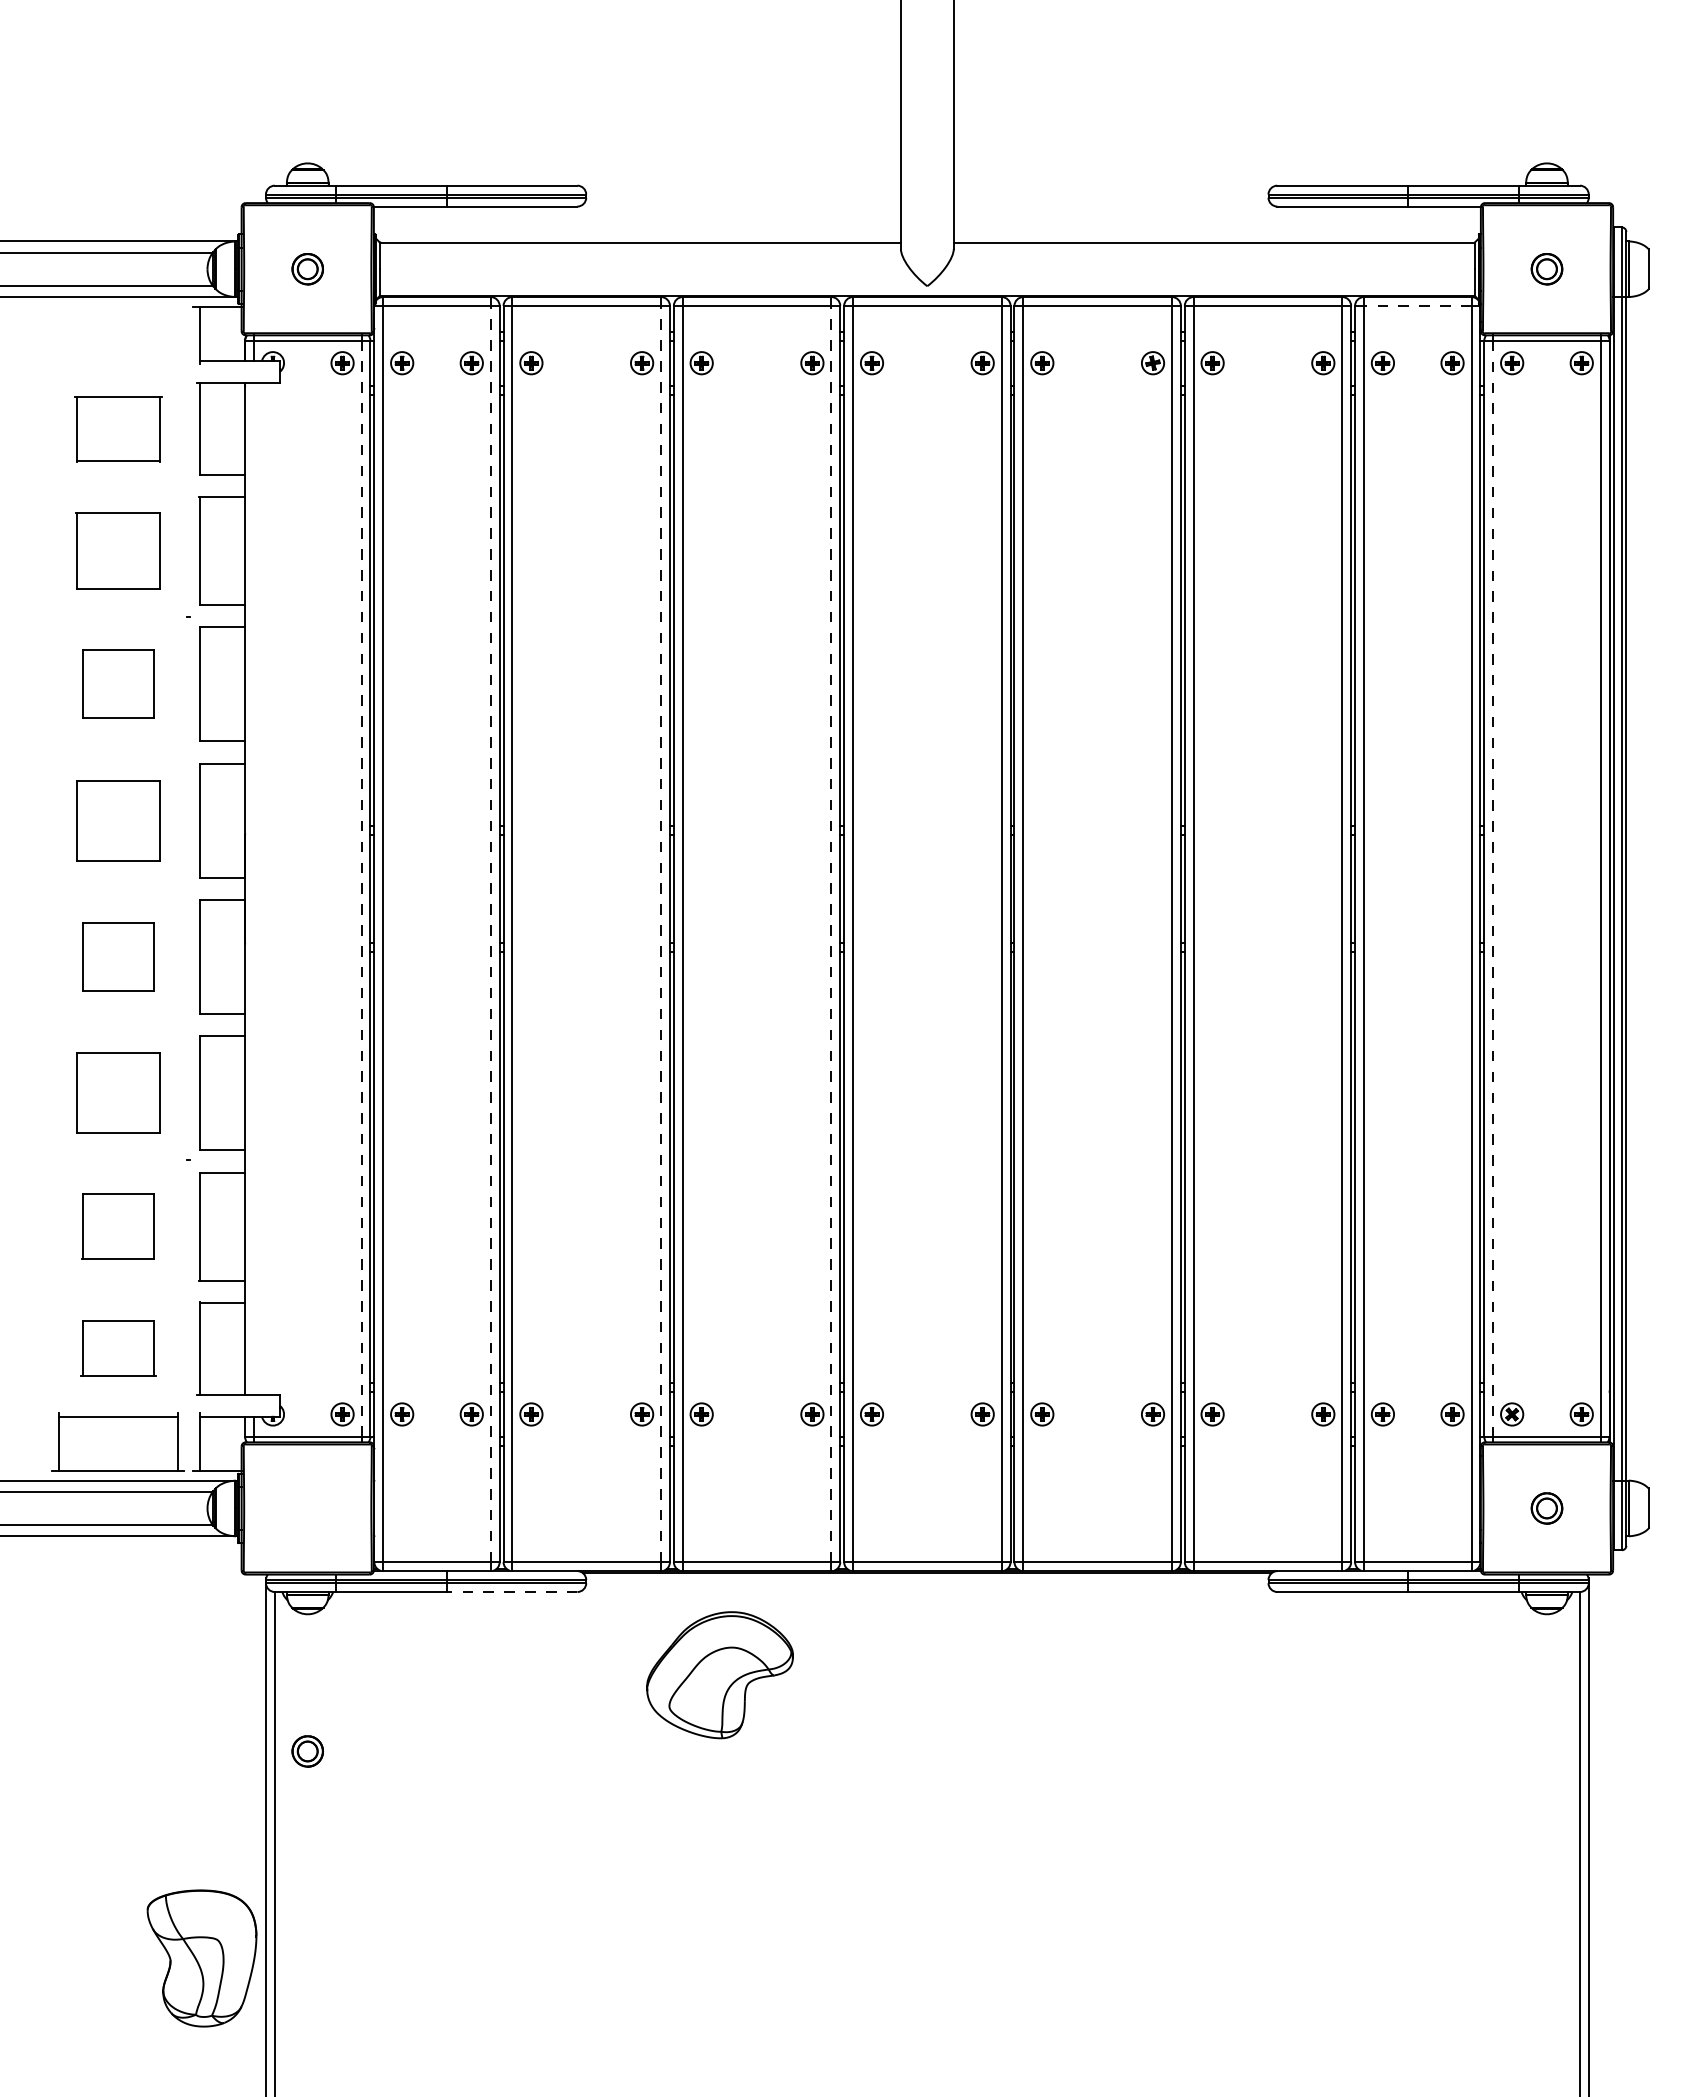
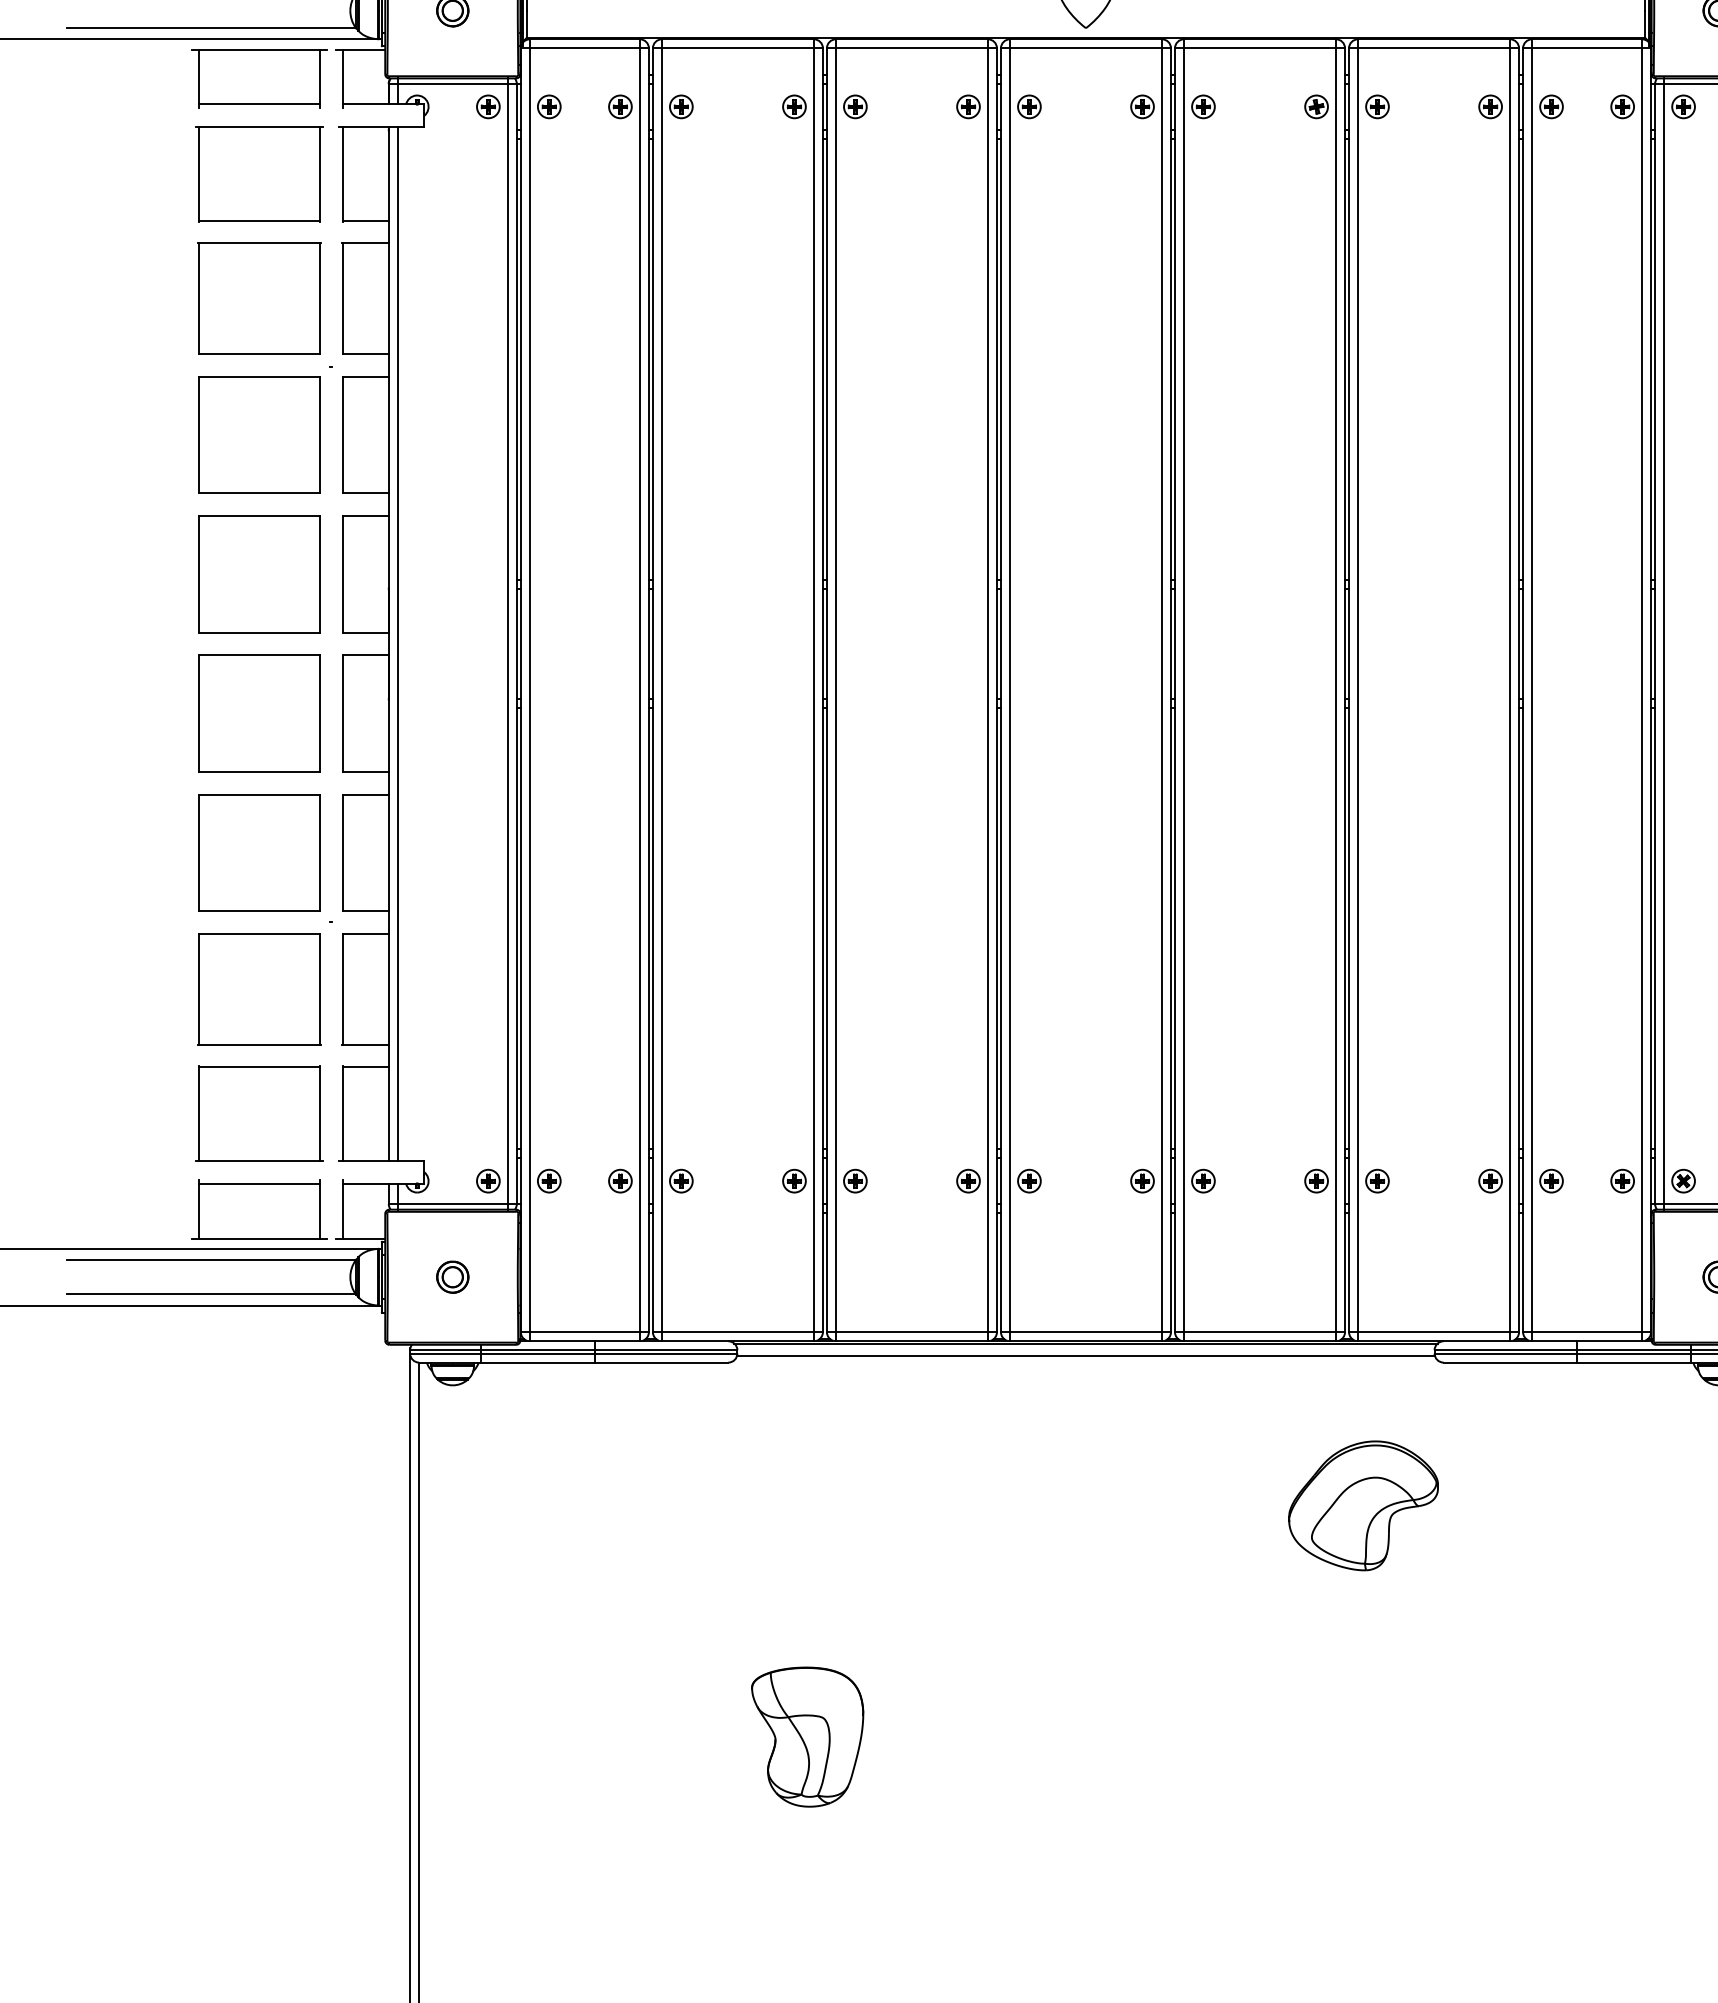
line: (1417, 305) -> (1586, 47), dashed -> solid
part: (117, 335) -> (258, 78), added
part: (118, 428) -> (259, 173), size x1.43
part: (117, 550) -> (258, 298), size x1.43
part: (118, 683) -> (259, 434), size x1.67
part: (118, 820) -> (259, 574), size x1.43
line: (254, 888) -> (398, 643), added
line: (361, 888) -> (507, 643), dashed -> solid
line: (1493, 889) -> (1664, 644), dashed -> solid
line: (490, 933) -> (639, 689), dashed -> solid
line: (661, 933) -> (814, 689), dashed -> solid
line: (831, 933) -> (988, 689), dashed -> solid
part: (118, 956) -> (259, 713), size x1.67
part: (118, 1092) -> (259, 852), size x1.43
part: (117, 1226) -> (258, 989), size x1.67
part: (118, 1348) -> (259, 1113), size x1.67
line: (926, 1585) -> (1085, 1355), added
line: (511, 1592) -> (661, 1363), dashed -> solid
part: (719, 1675) -> (1363, 1506), moved
part: (307, 1751) -> (452, 1277), moved
part: (201, 1958) -> (807, 1737), moved

